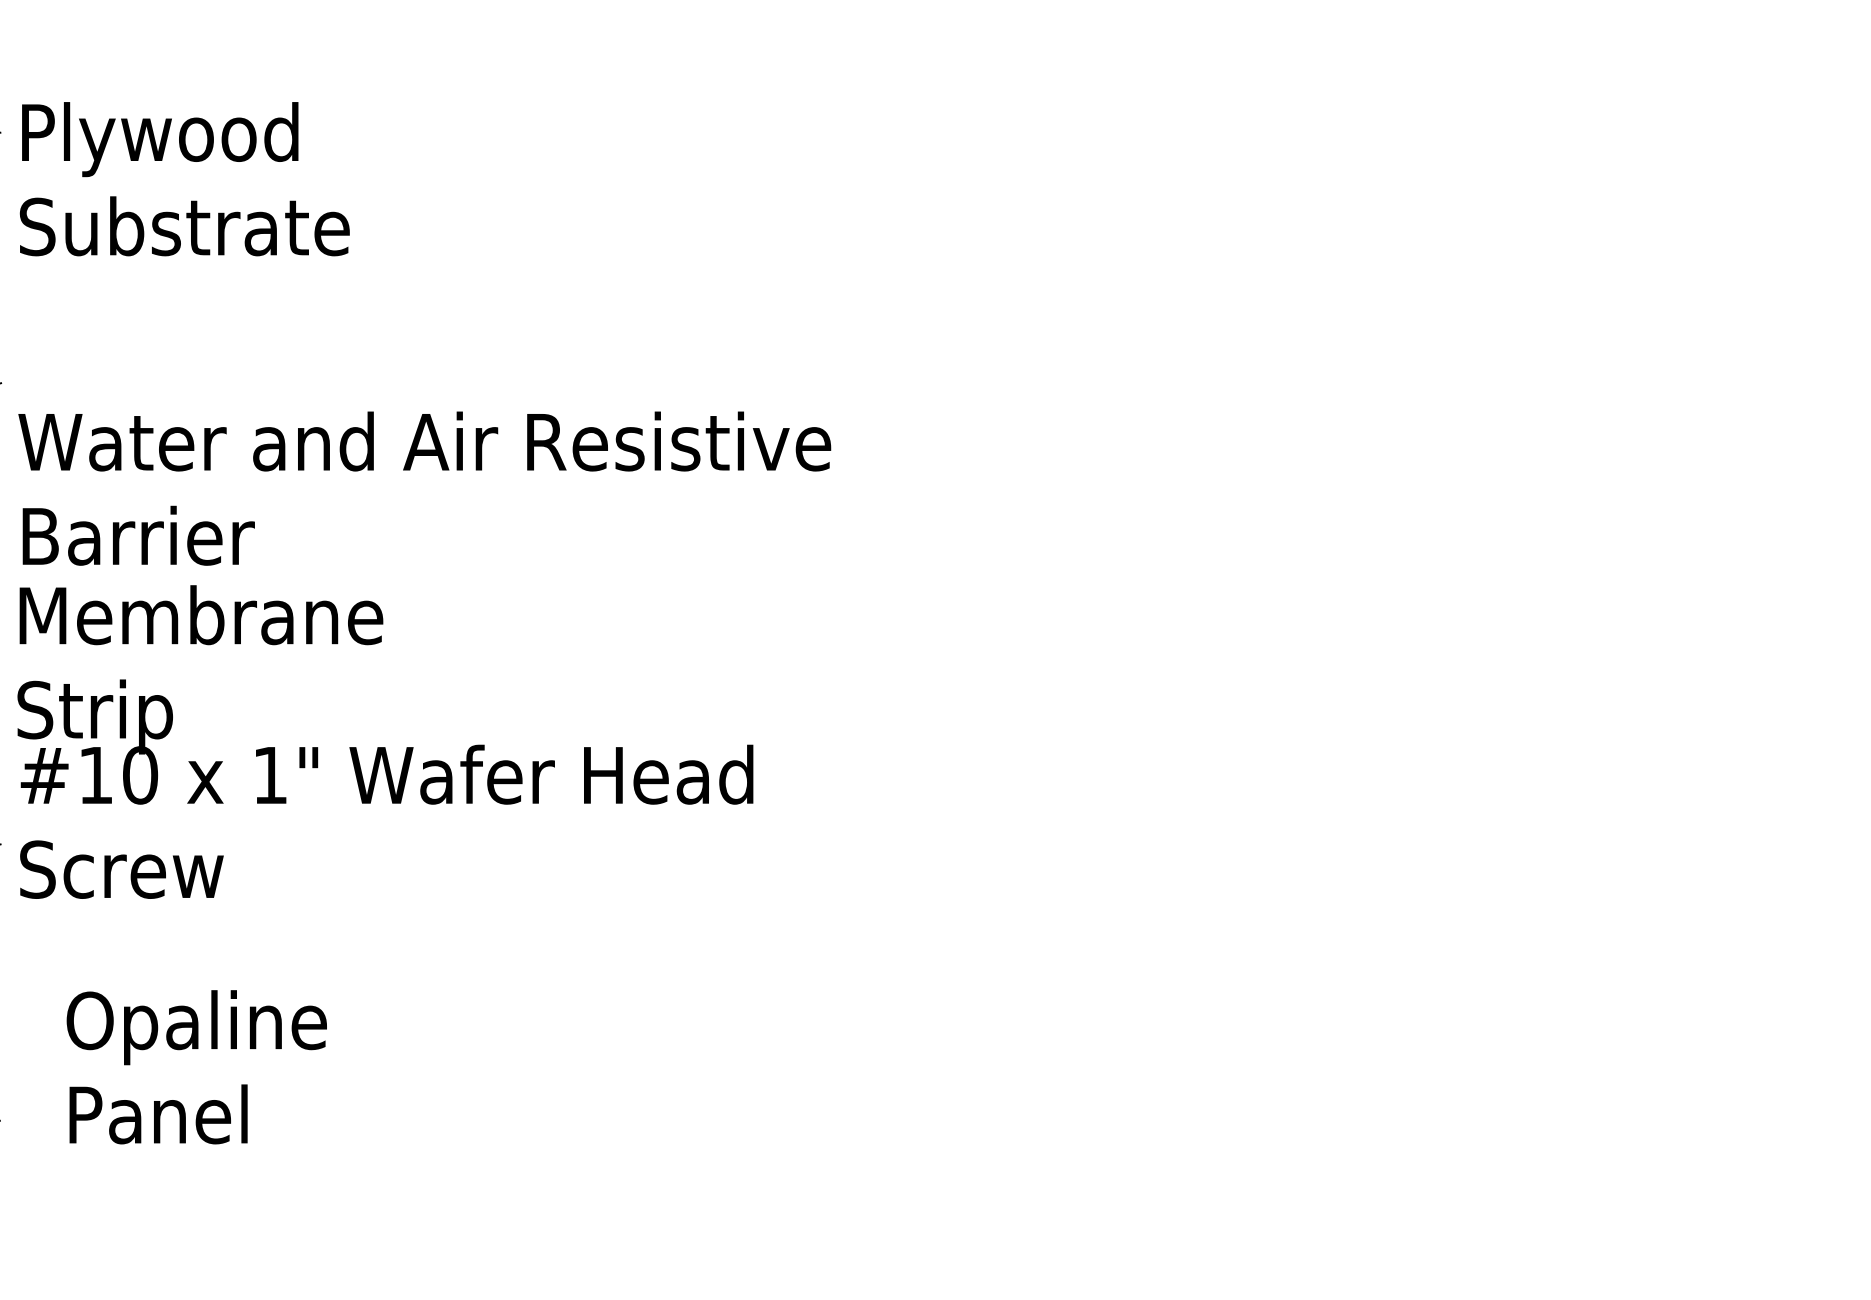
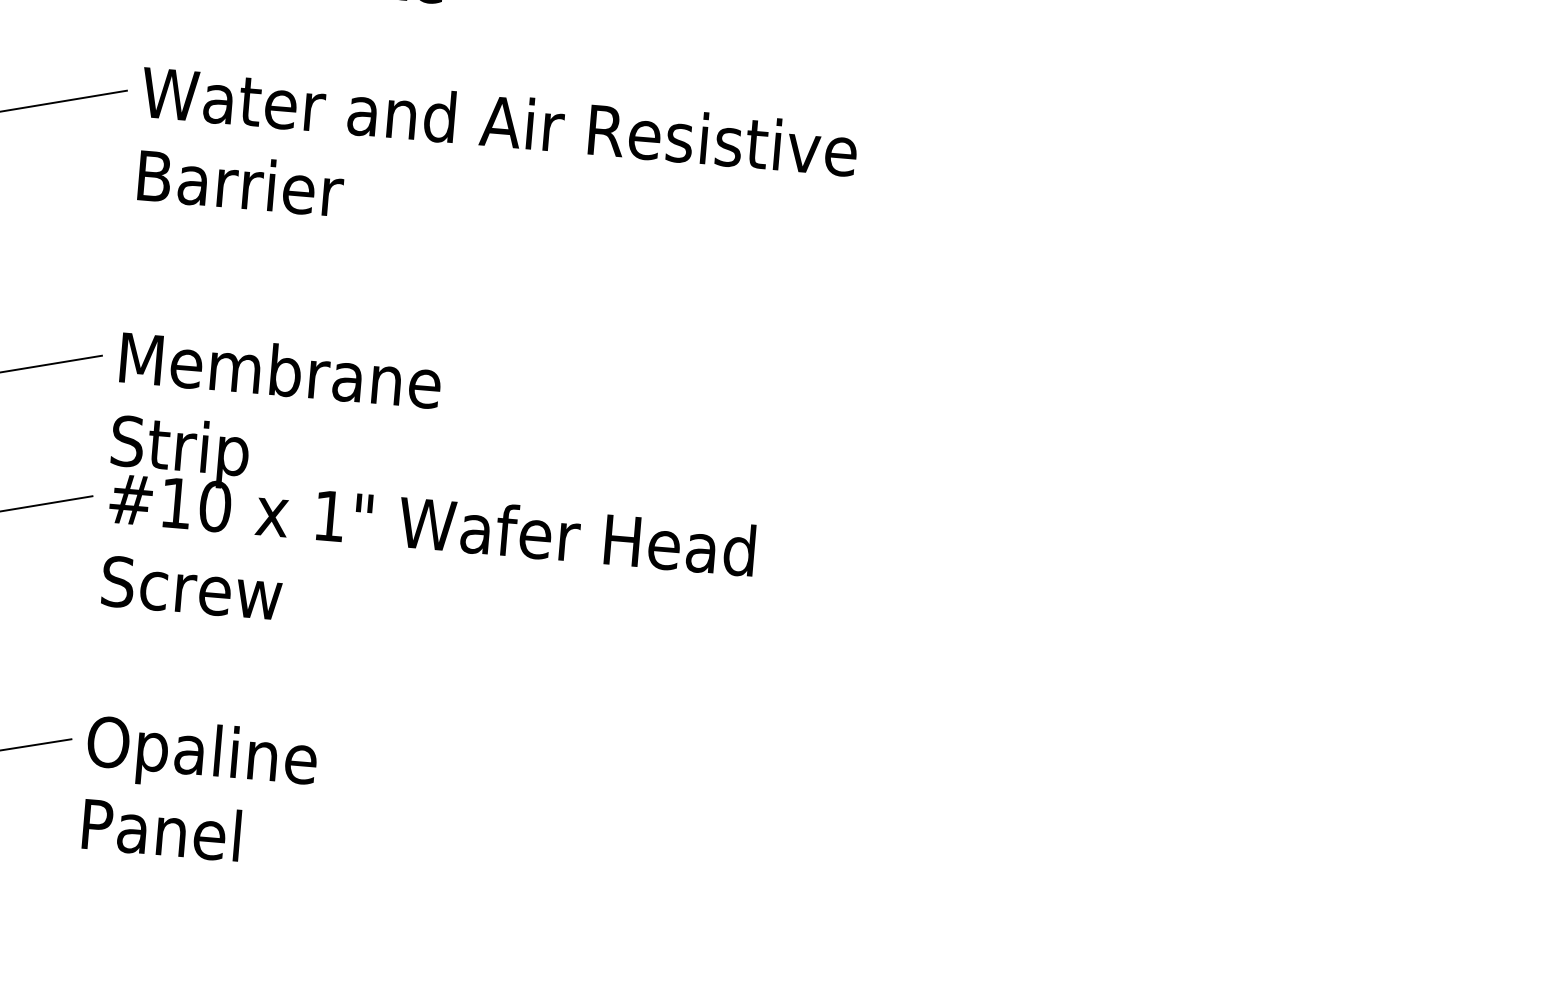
text: (424, 488) -> (495, 162), moved
text: (385, 741) -> (433, 494), moved
text: (196, 1067) -> (198, 791), moved

